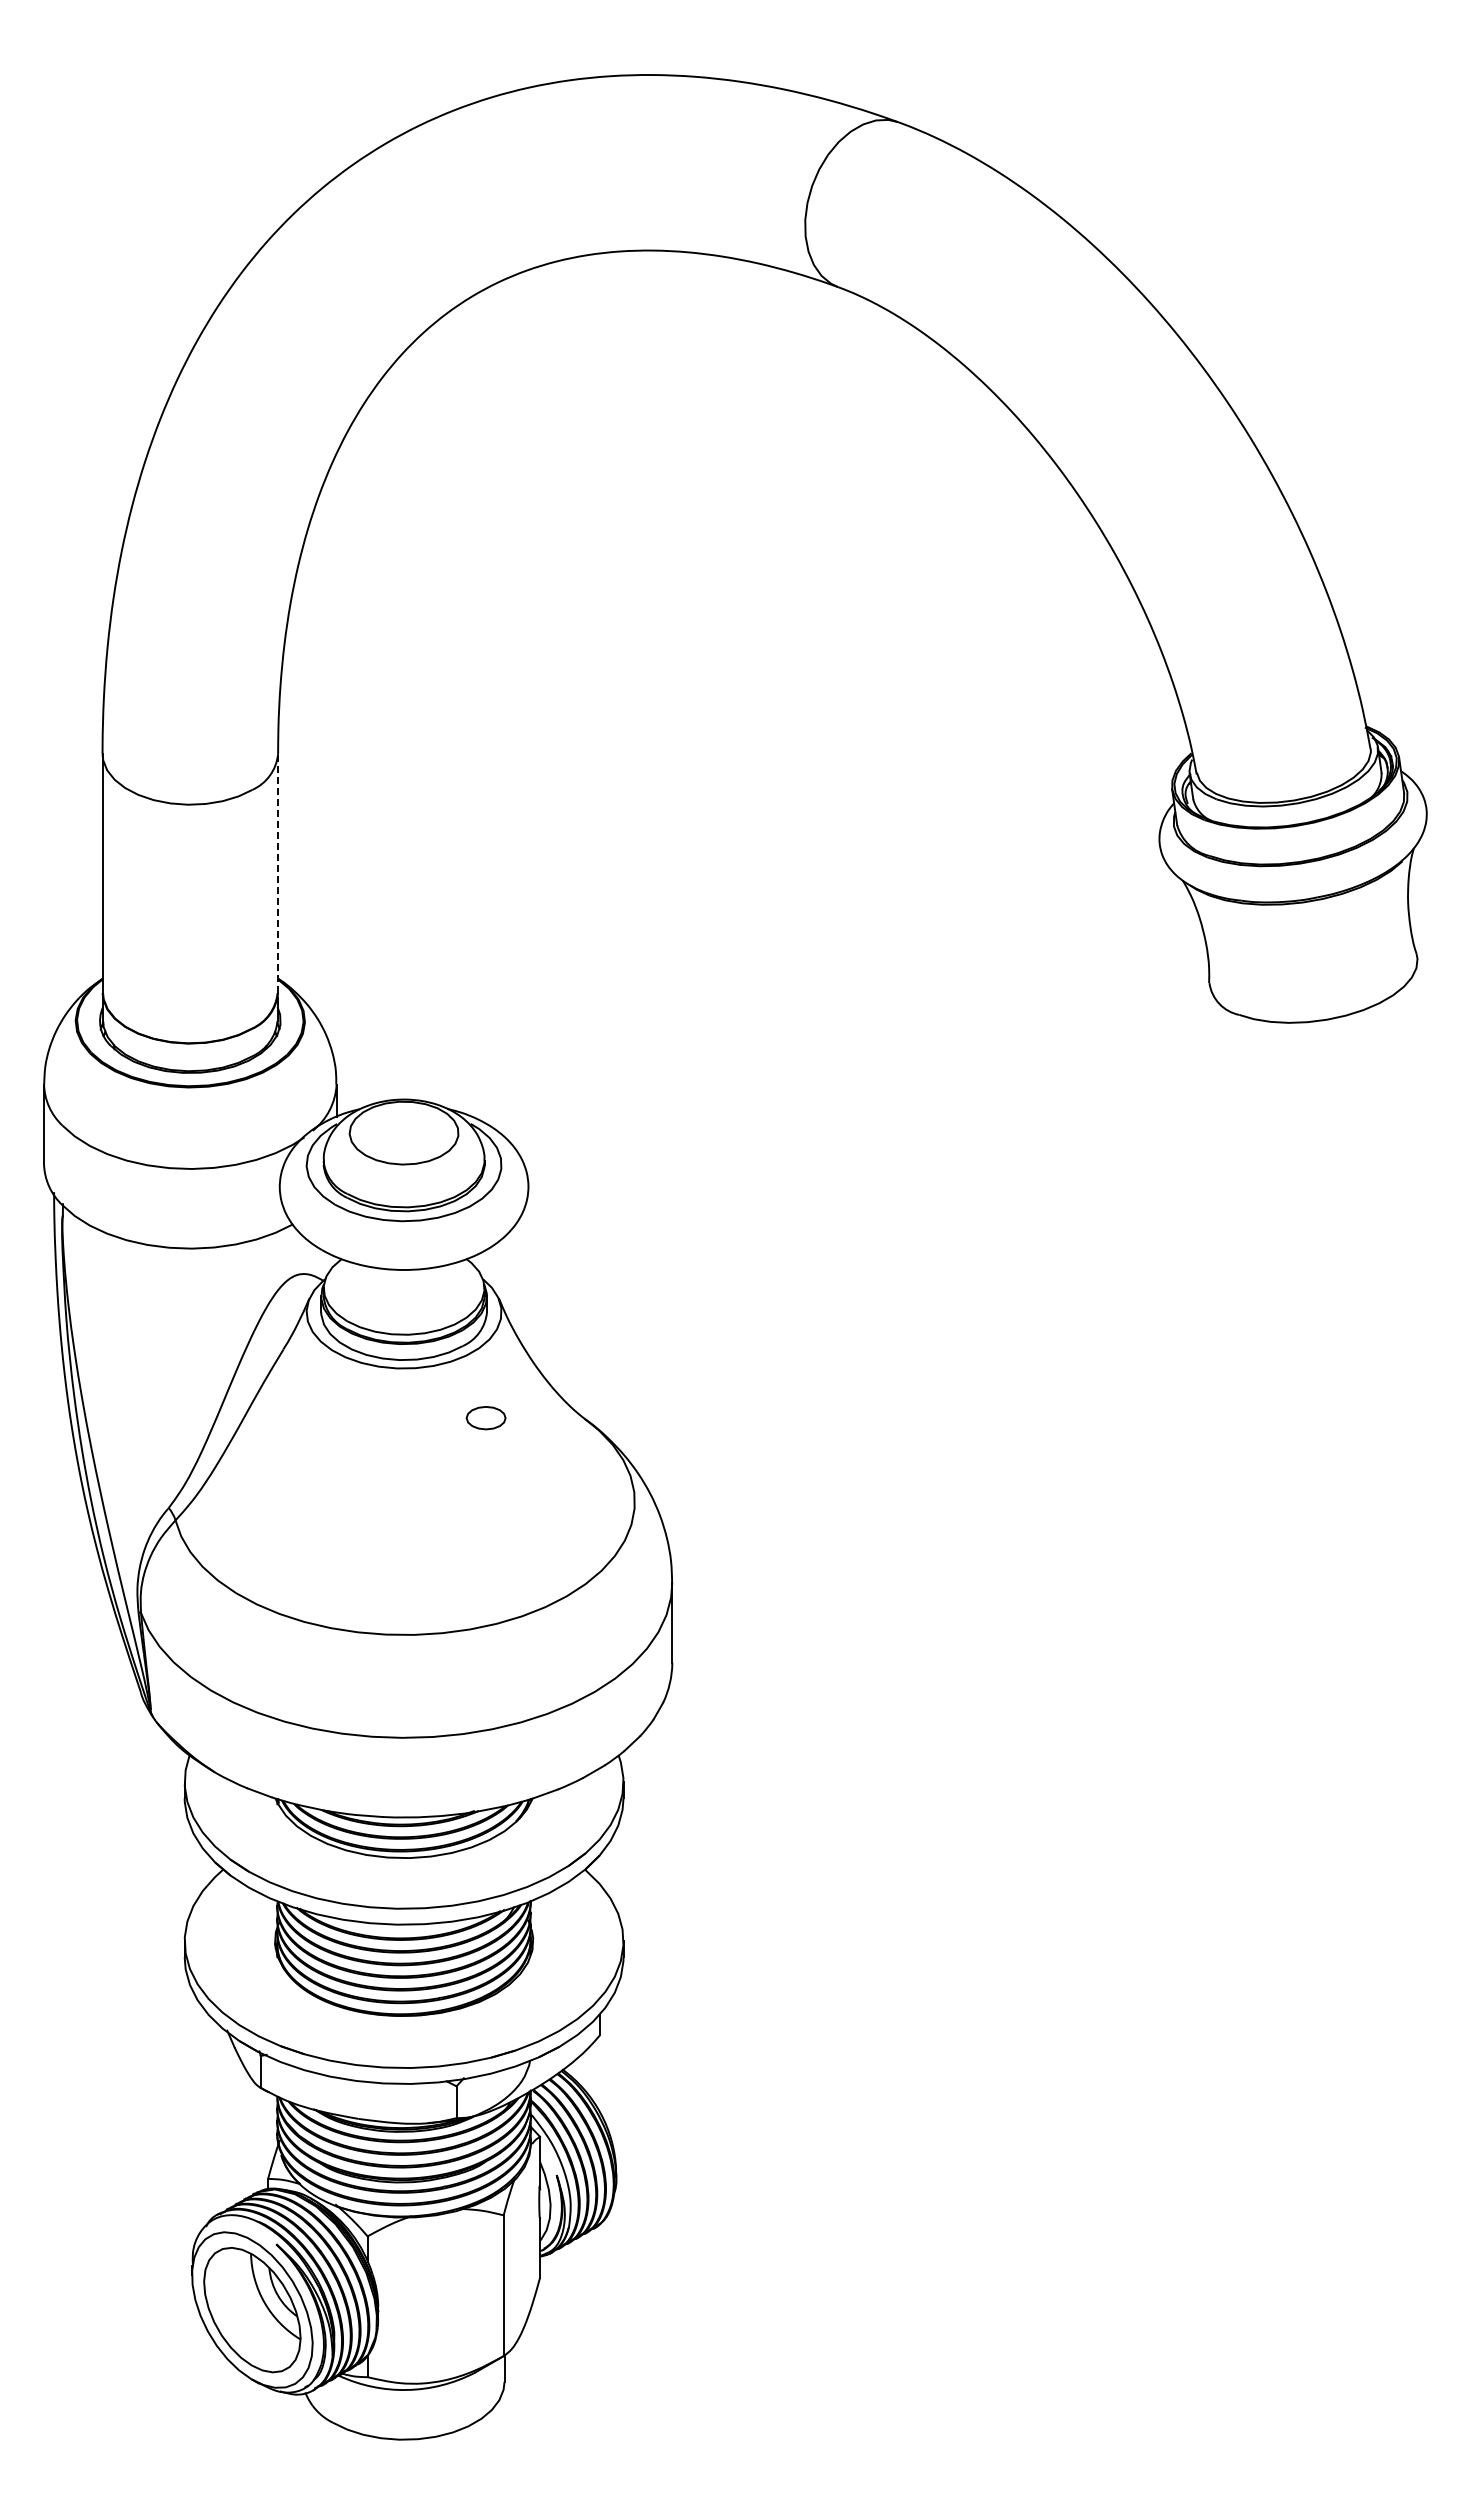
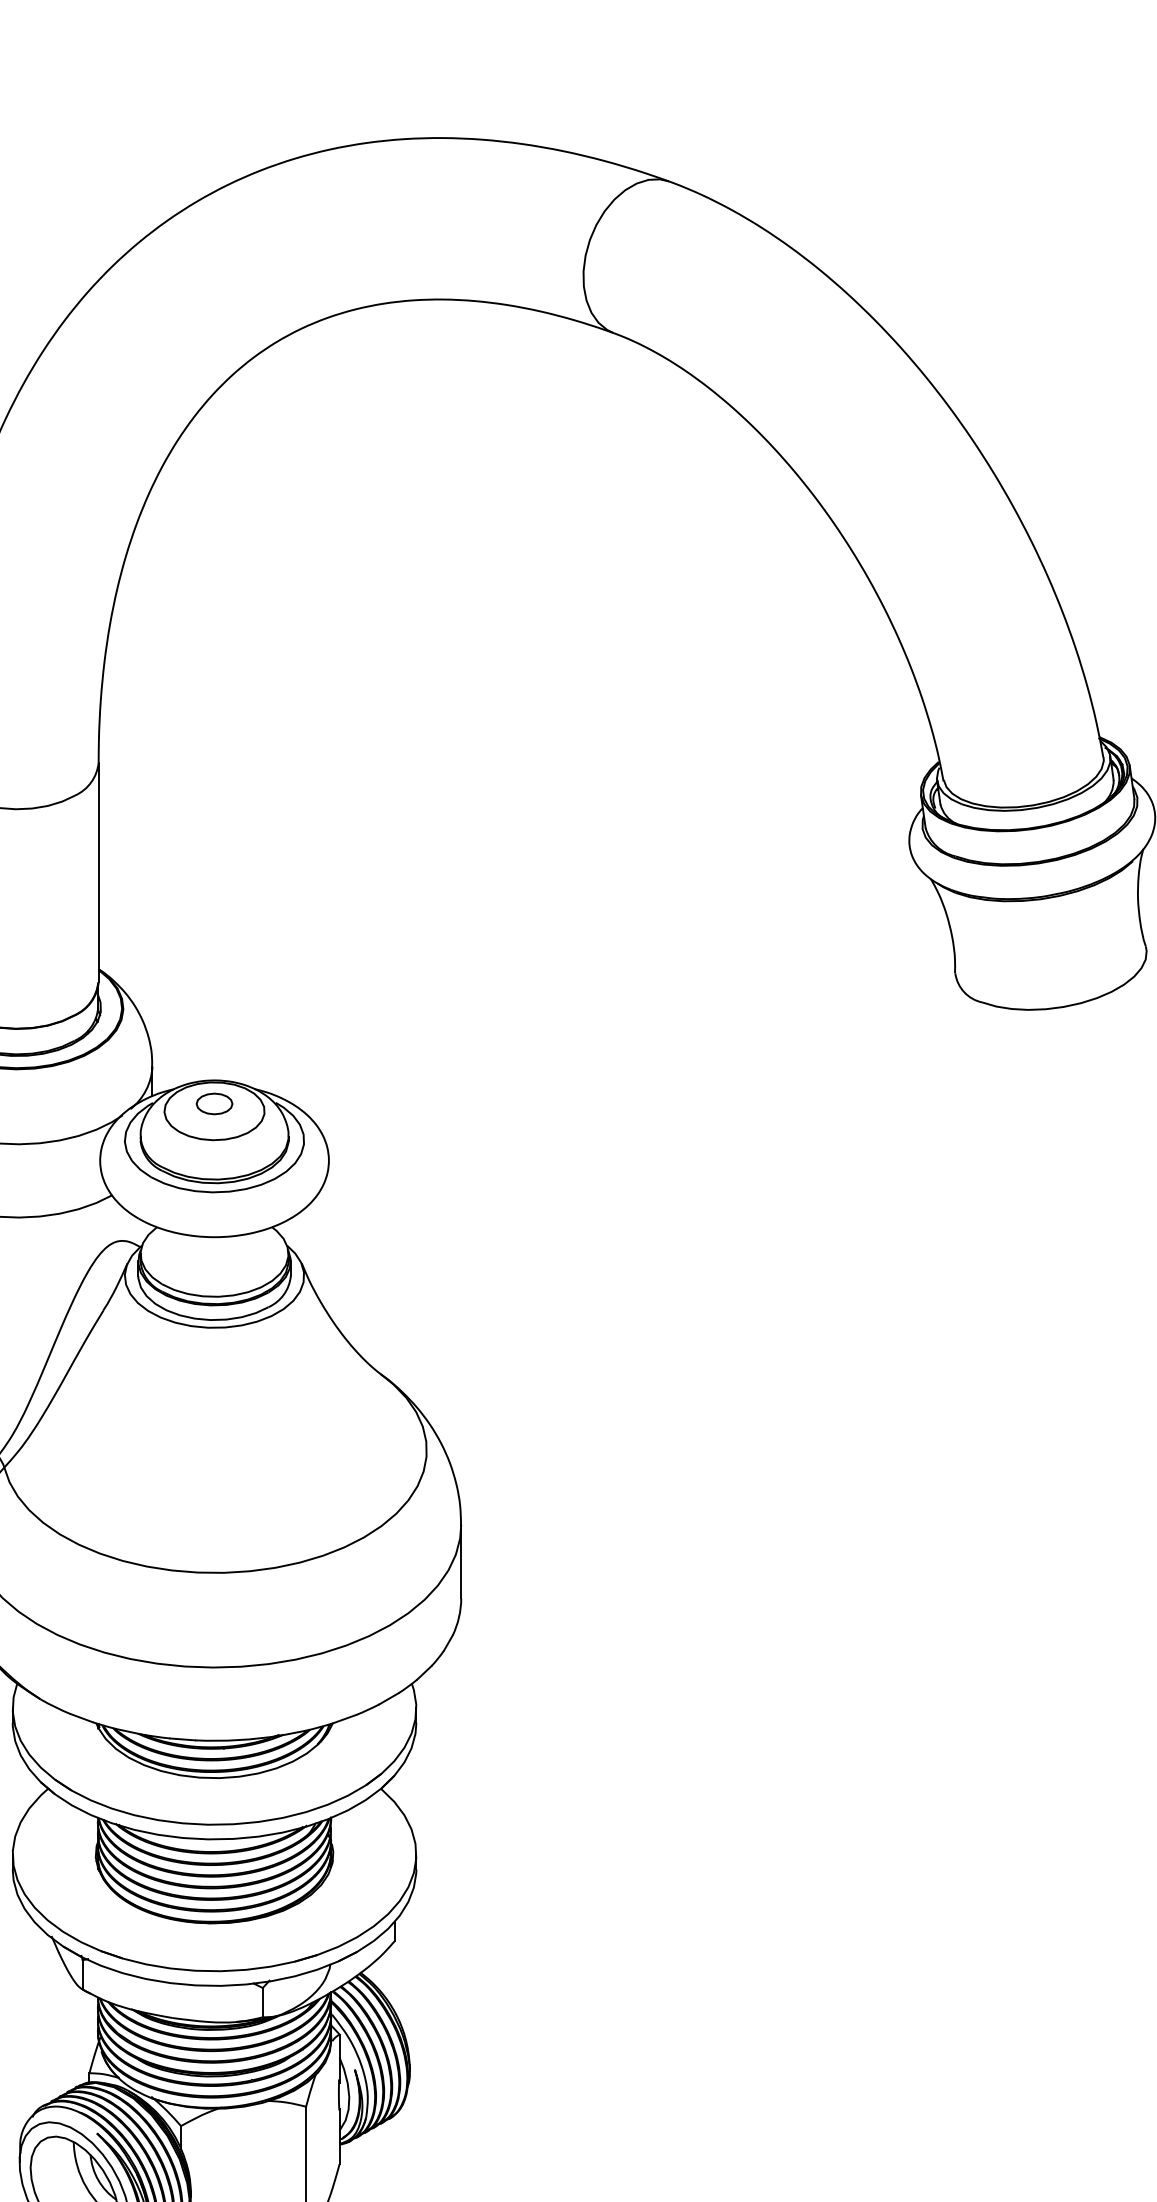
line: (278, 873) -> (99, 872), dashed -> solid
part: (485, 1418) -> (213, 1104), moved

